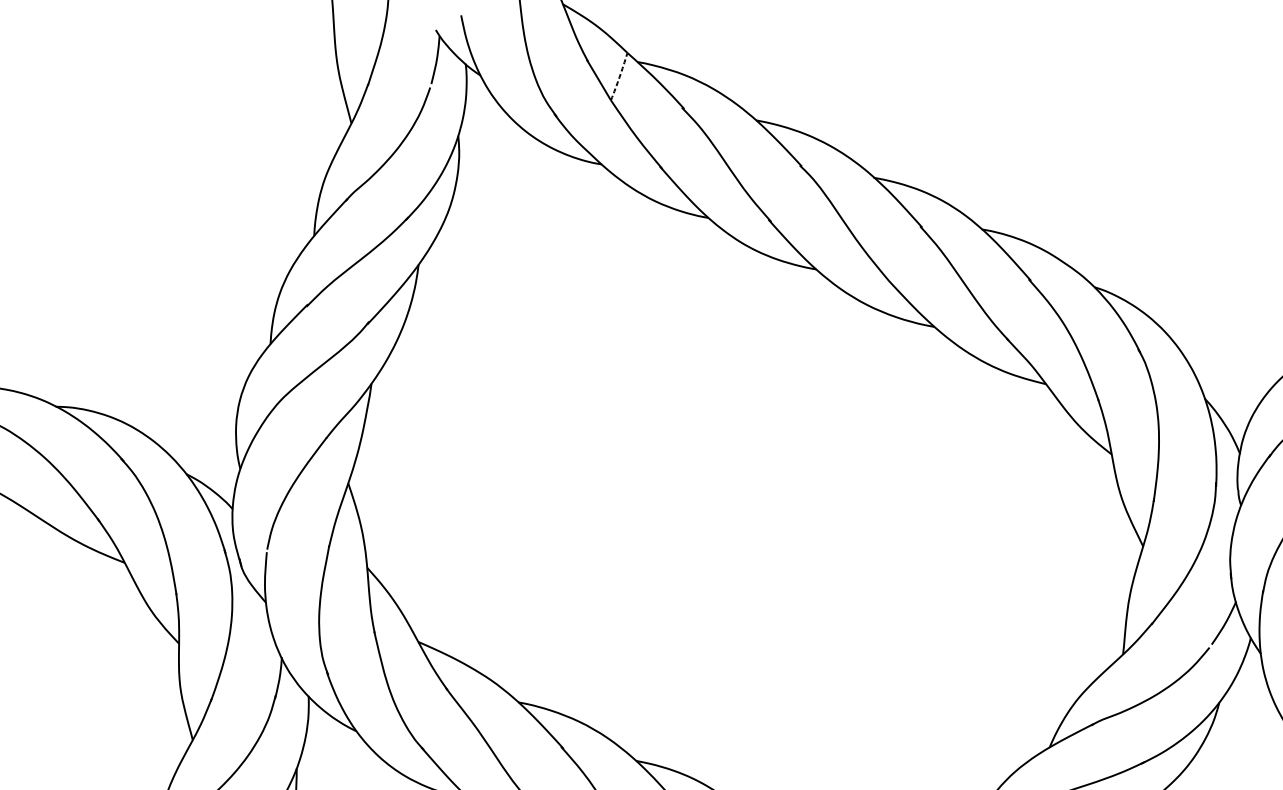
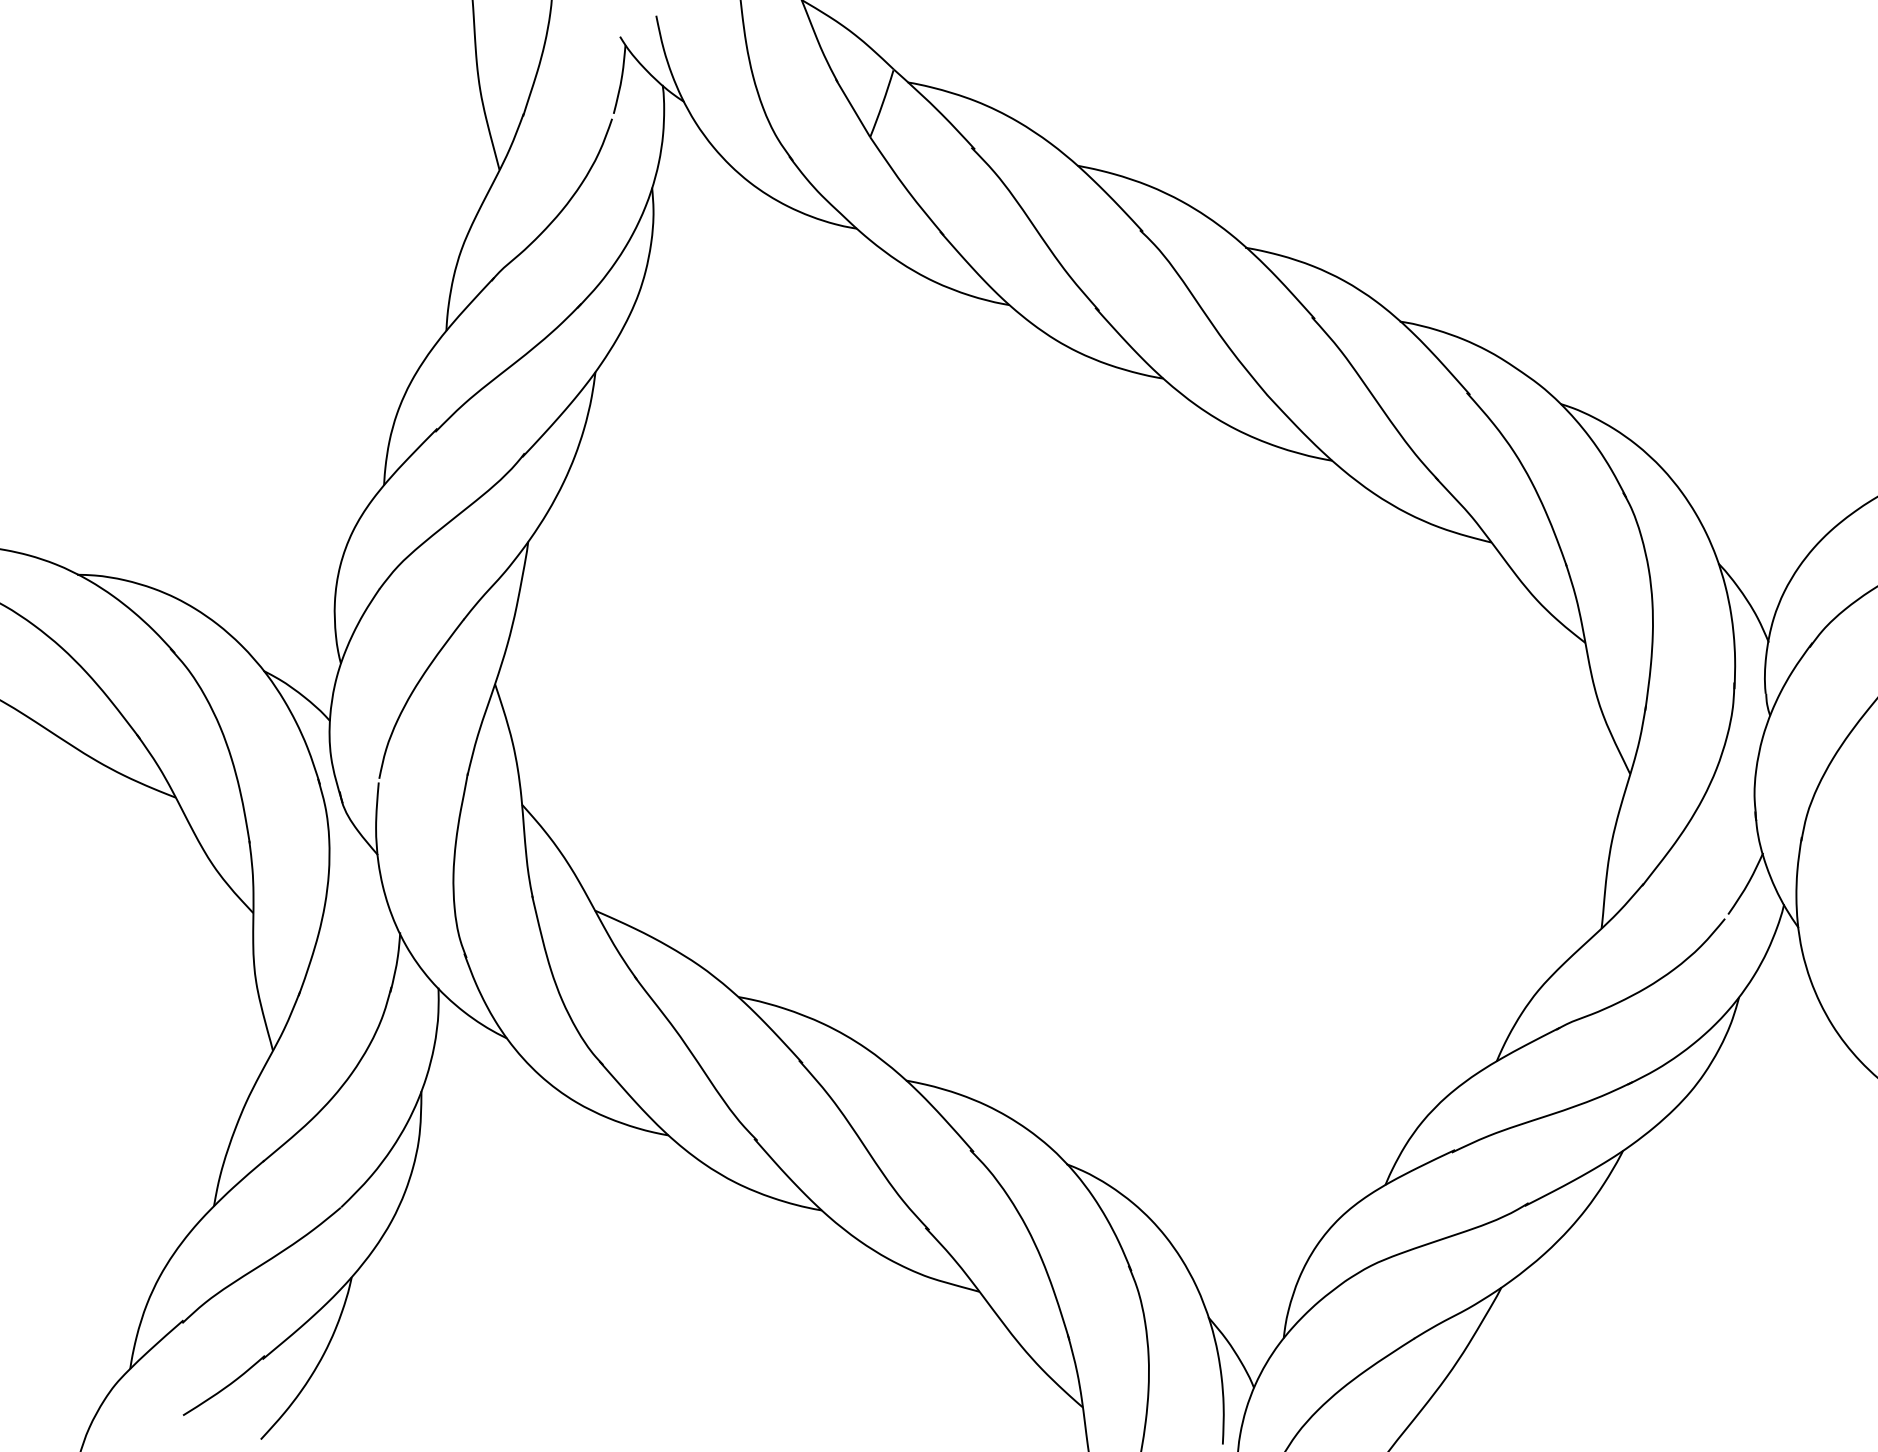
arc: (619, 77) -> (882, 104), dashed -> solid

